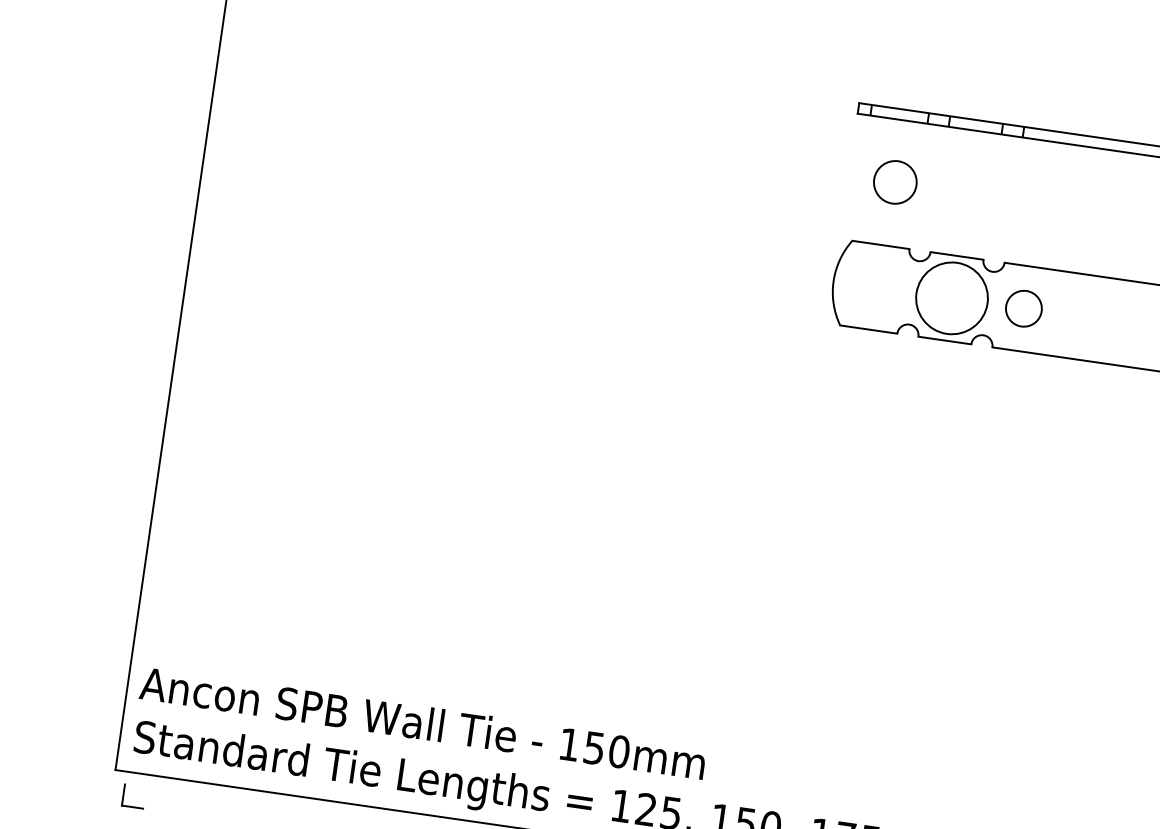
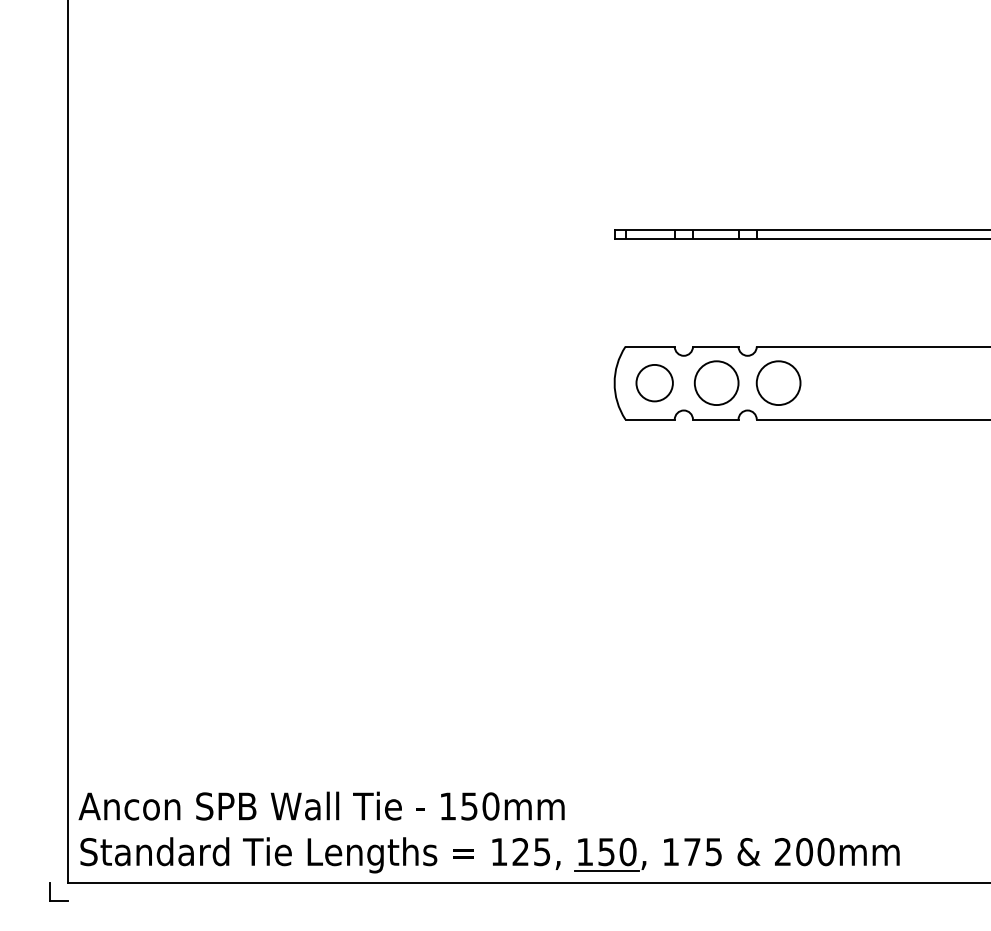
circle: (895, 182) -> (654, 383), moved
circle: (951, 298) -> (716, 383), size x0.71
circle: (1023, 309) -> (778, 383), size x1.43
part: (124, 794) -> (50, 891), moved

